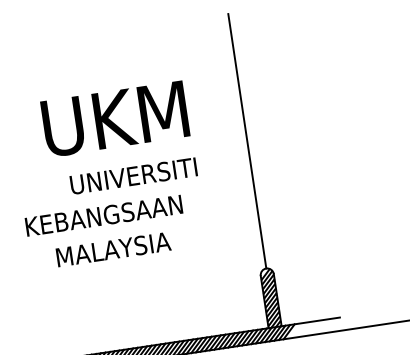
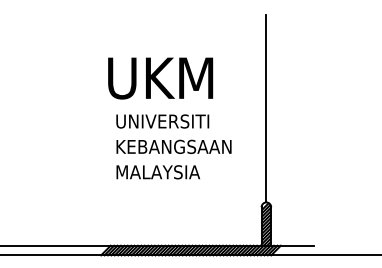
text: (115, 119) -> (160, 78), moved
text: (133, 176) -> (162, 121), moved
text: (103, 215) -> (173, 146), moved

